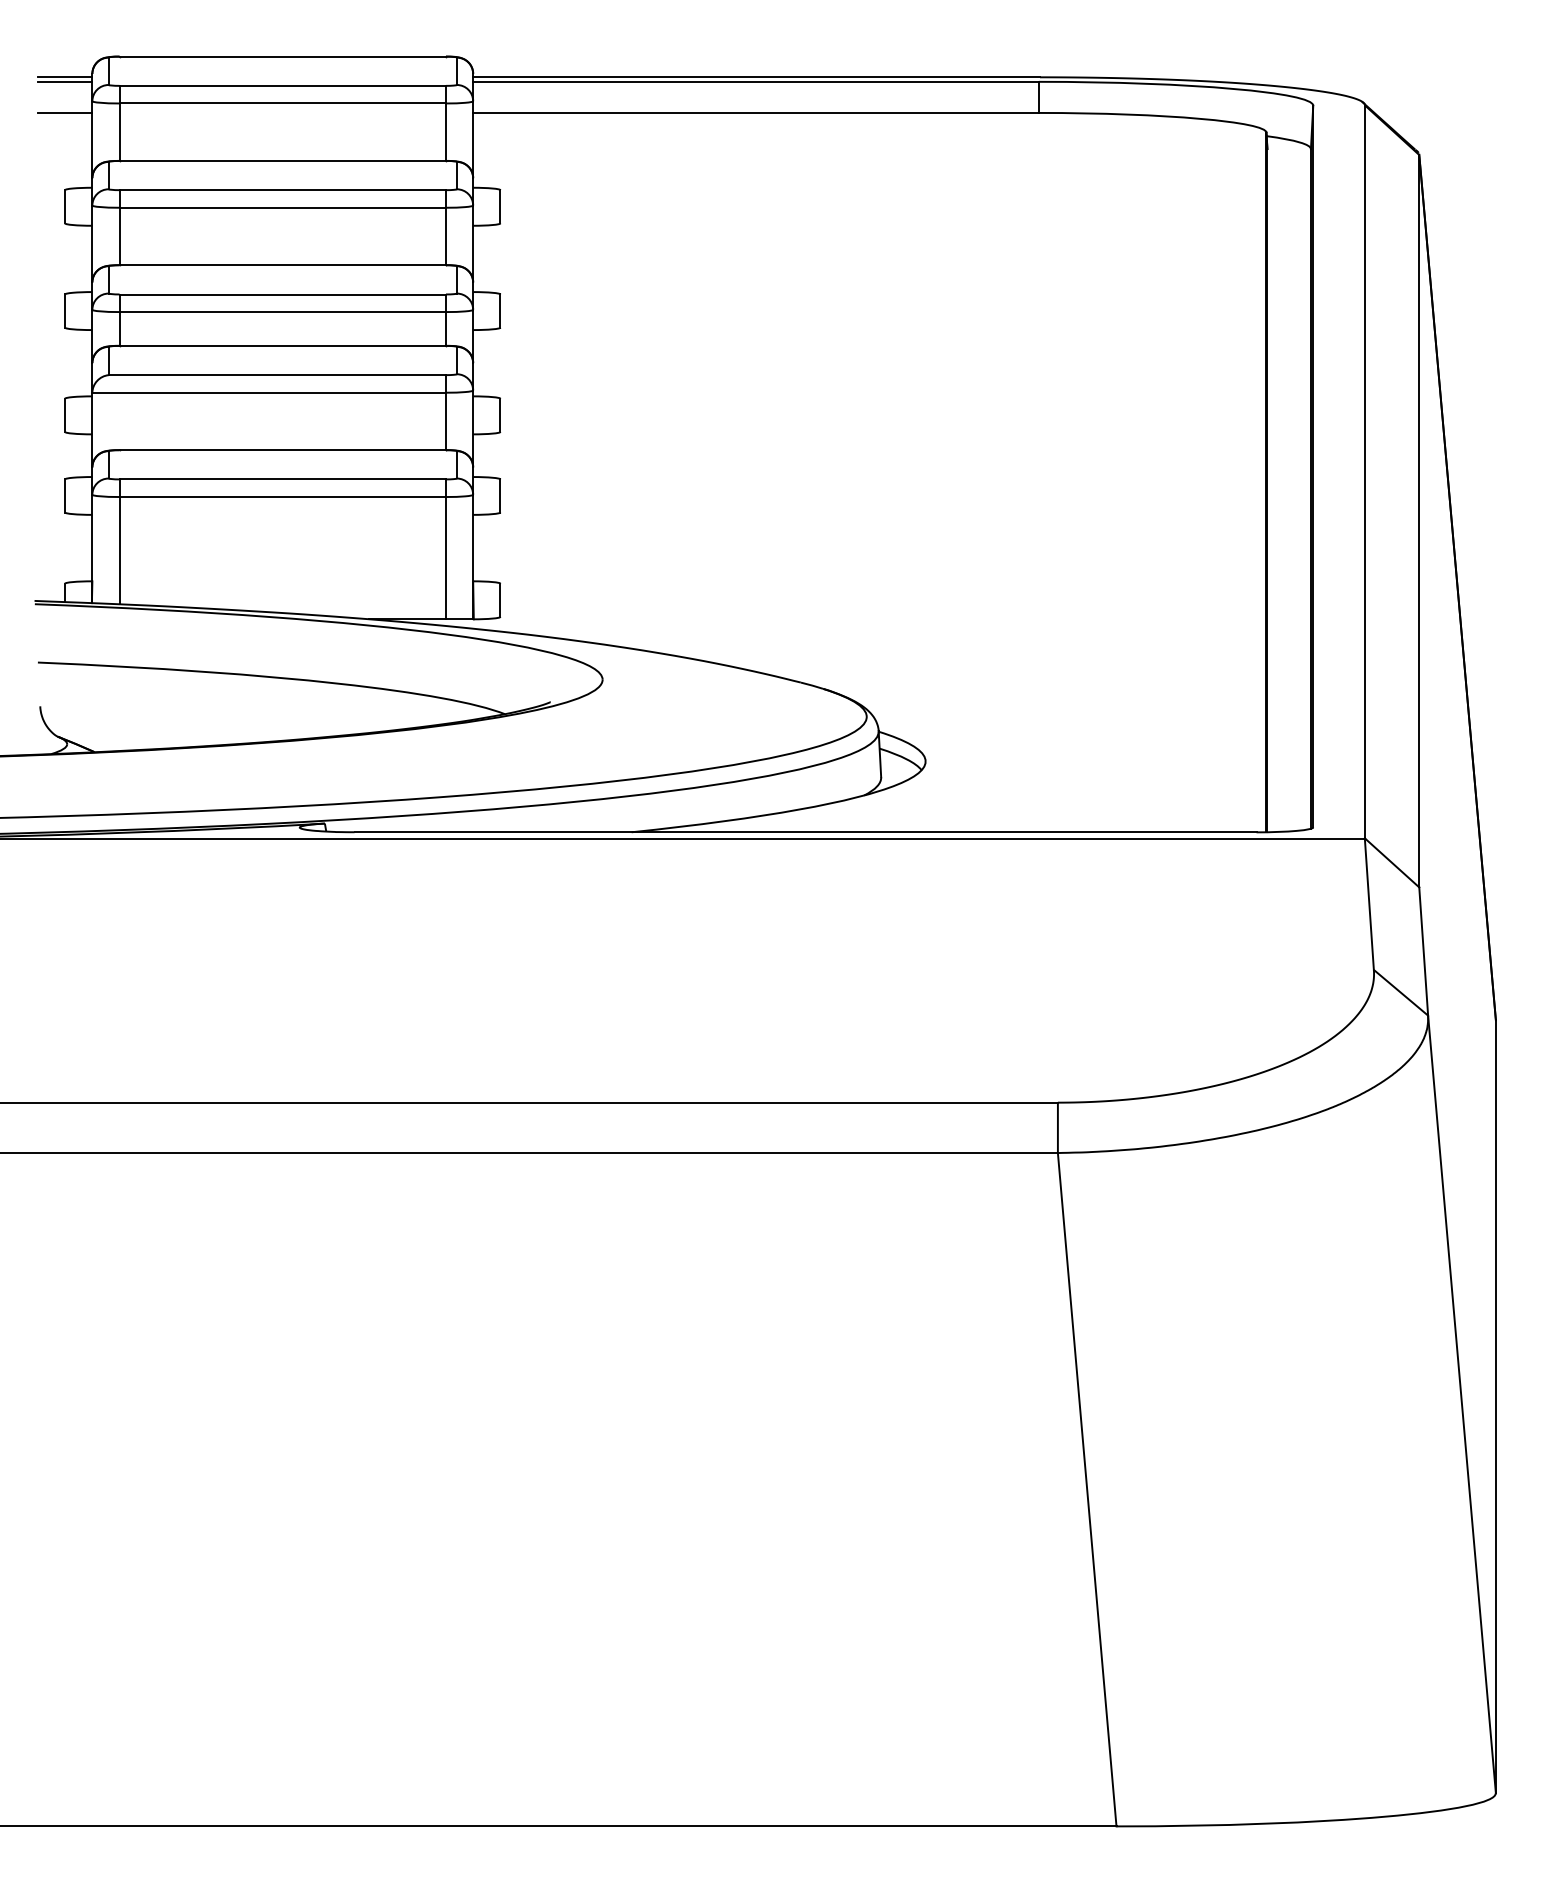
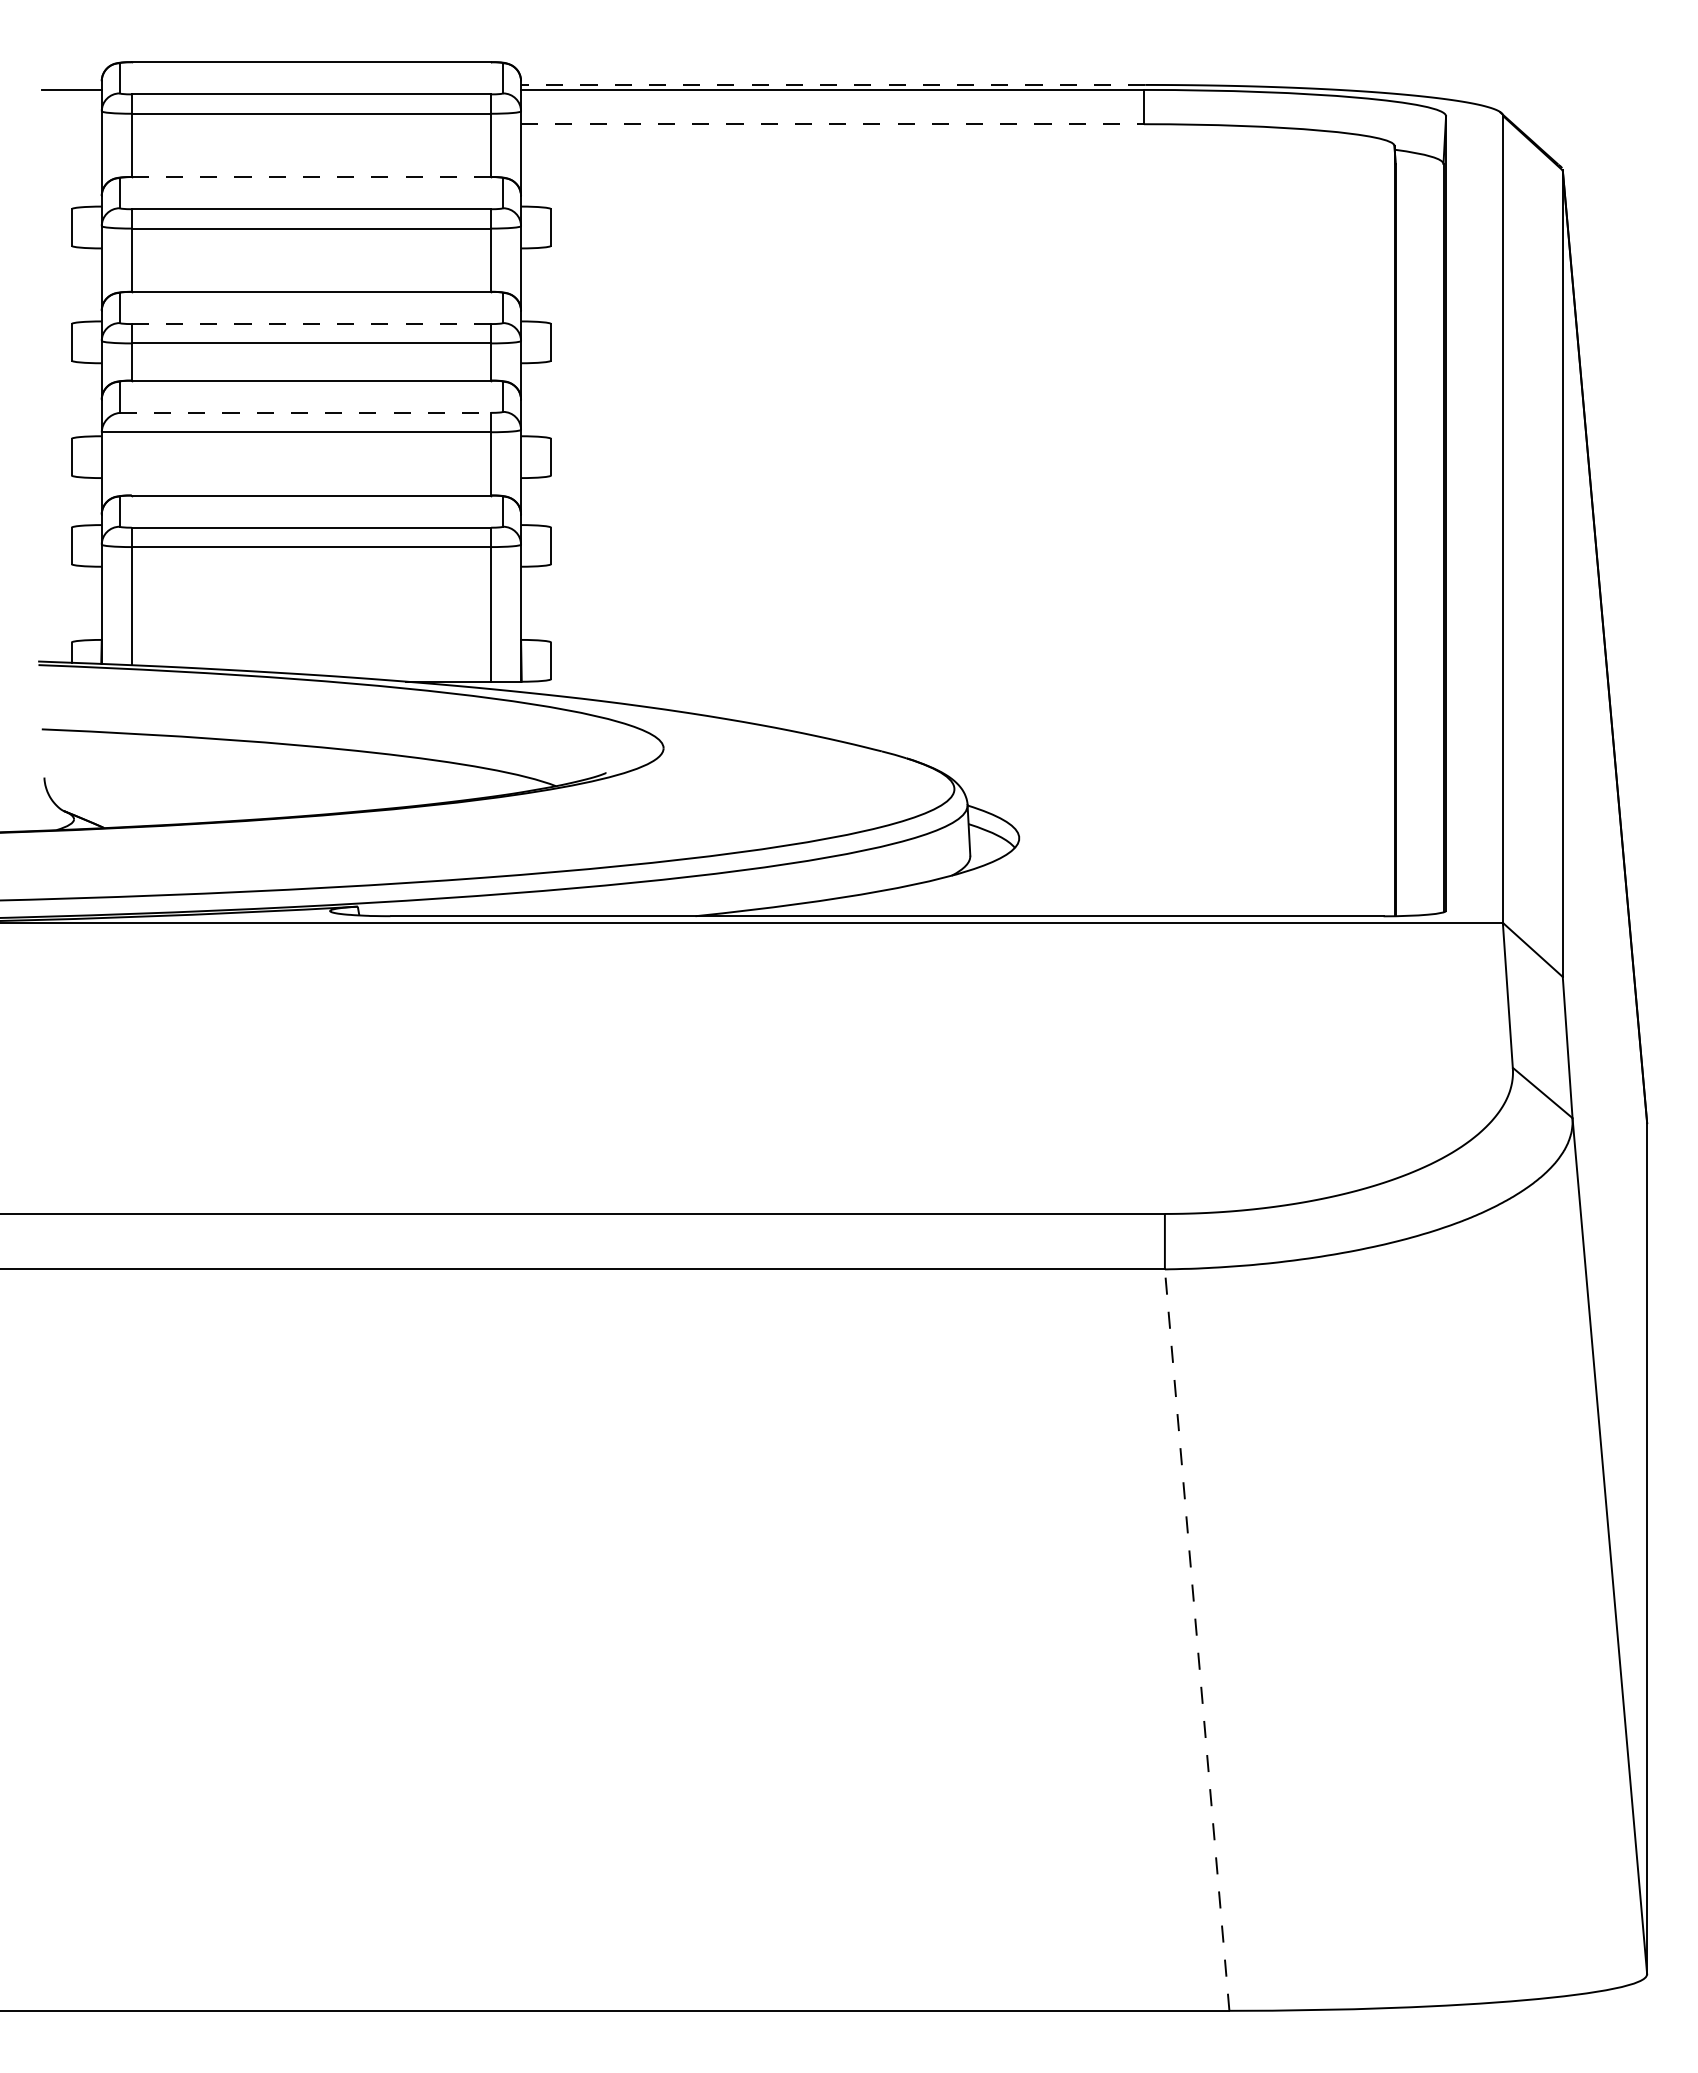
line: (64, 76) -> (71, 84), removed
line: (756, 76) -> (832, 84), solid -> dashed
line: (64, 113) -> (71, 124), removed
line: (756, 113) -> (833, 124), solid -> dashed
line: (282, 161) -> (311, 177), solid -> dashed
line: (282, 294) -> (311, 324), solid -> dashed
line: (277, 374) -> (305, 412), solid -> dashed
line: (1087, 1489) -> (1197, 1639), solid -> dashed

